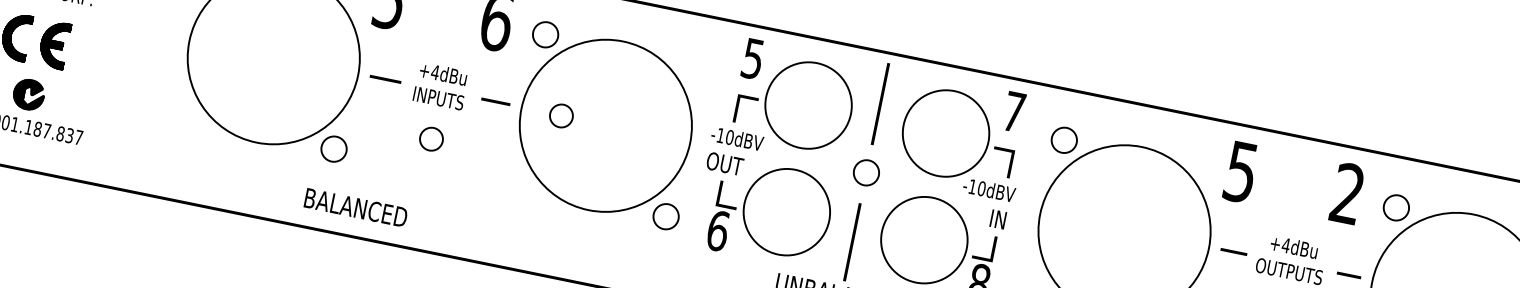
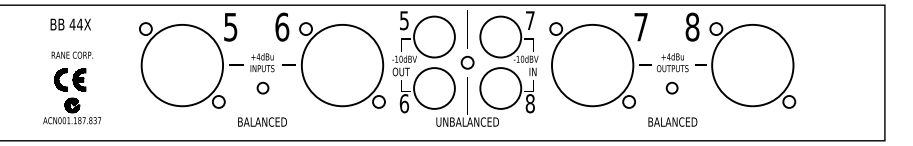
circle: (560, 114) -> (320, 64), removed
text: (1239, 172) -> (640, 27), 5 -> 7
text: (1348, 192) -> (692, 26), 2 -> 8
text: (356, 206) -> (262, 121), moved

